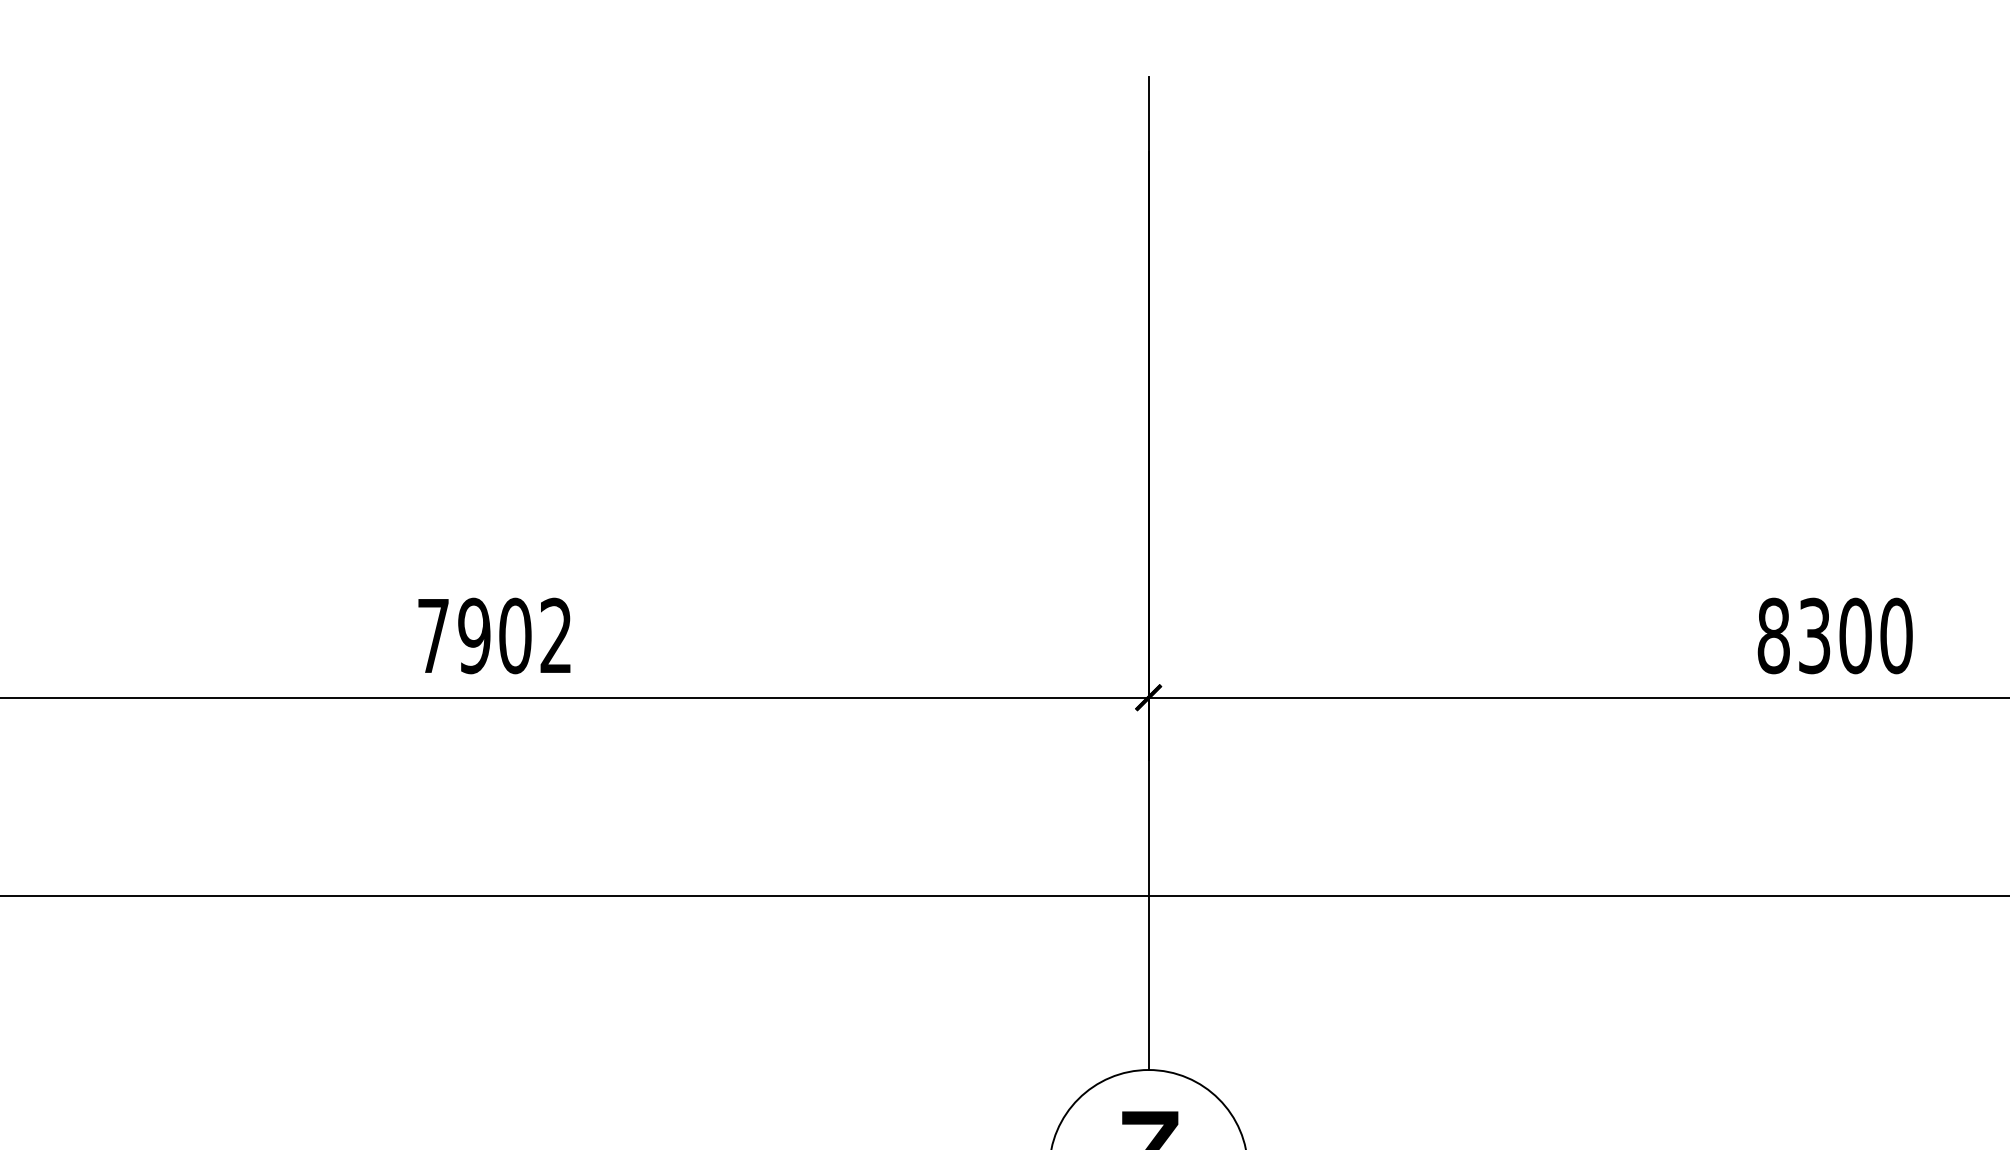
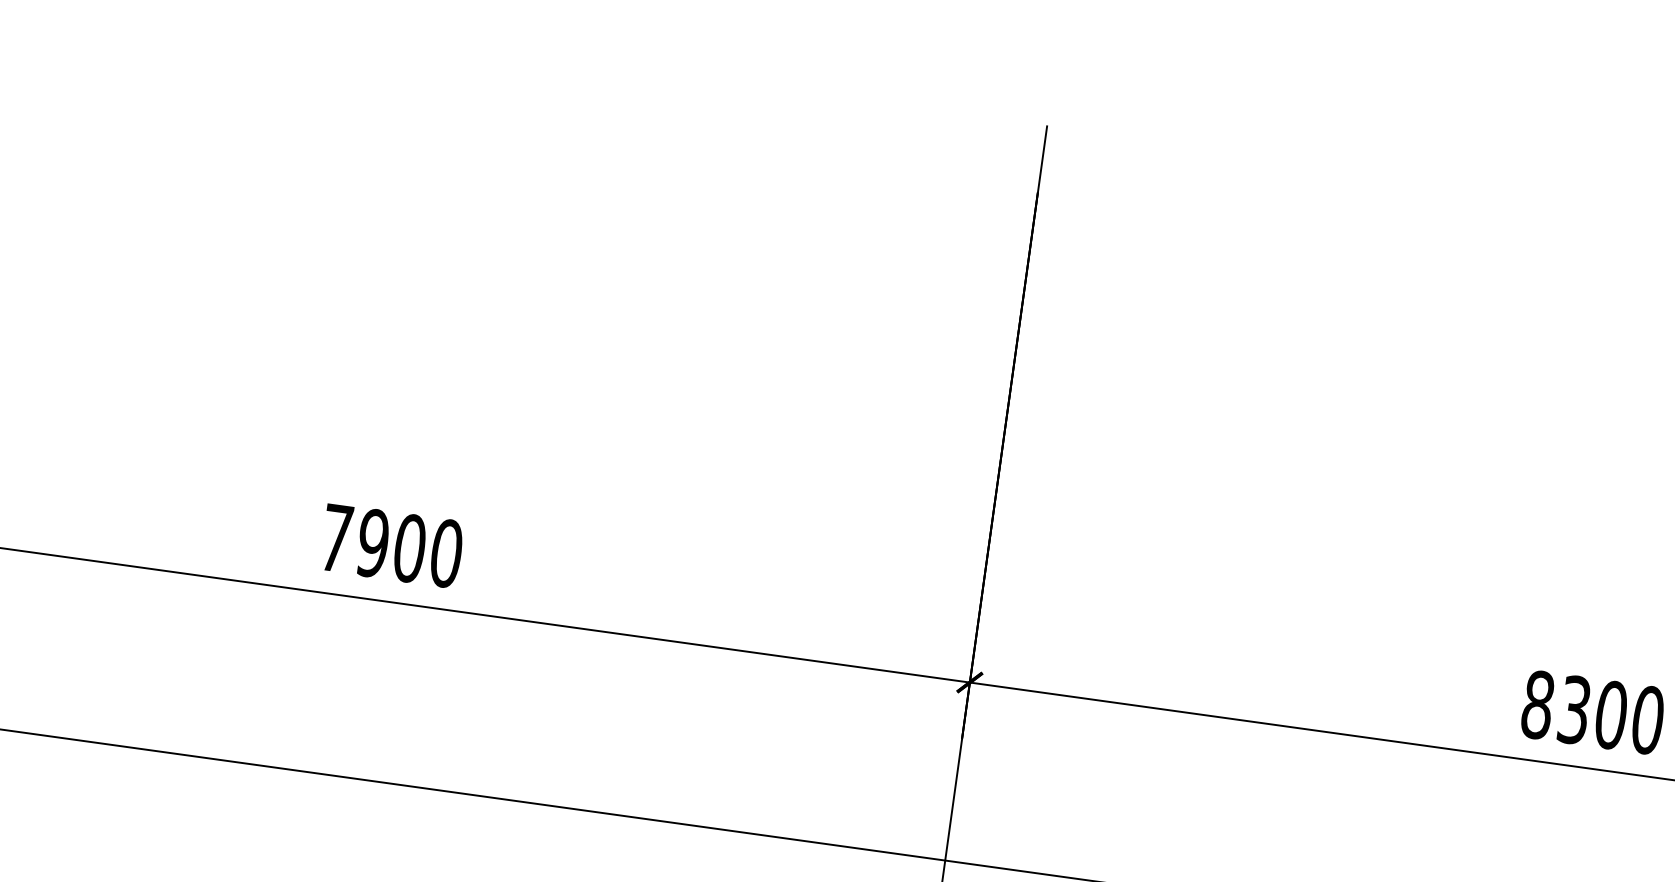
text: (556, 635) -> (446, 553), 7902 -> 7900

